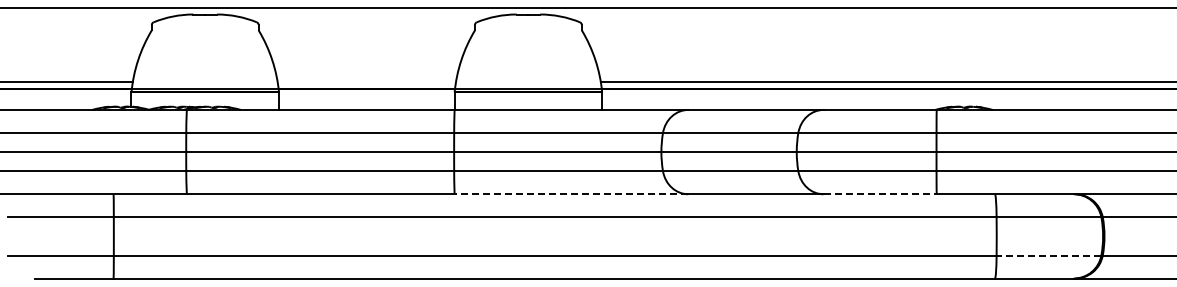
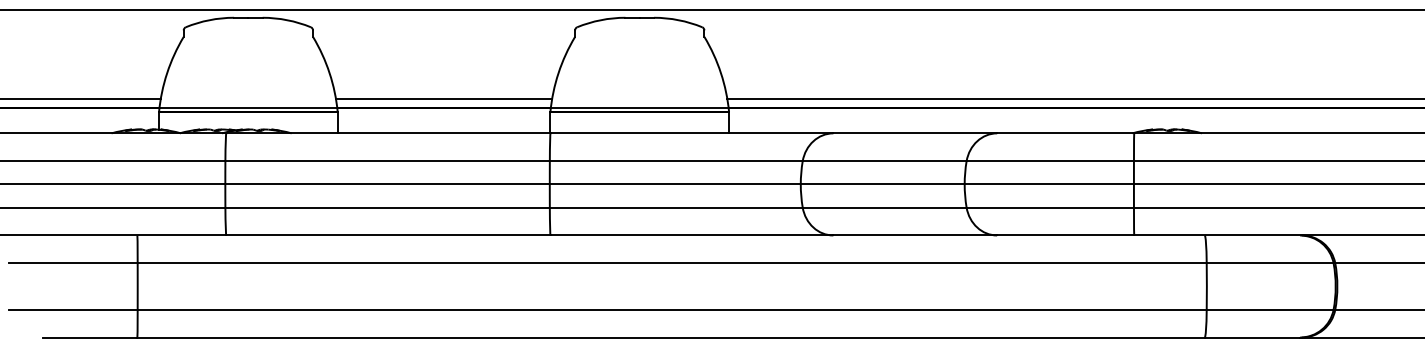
line: (366, 81) -> (443, 98), added
line: (571, 194) -> (691, 235), dashed -> solid
line: (880, 194) -> (1066, 235), dashed -> solid
line: (1048, 255) -> (1269, 309), dashed -> solid

